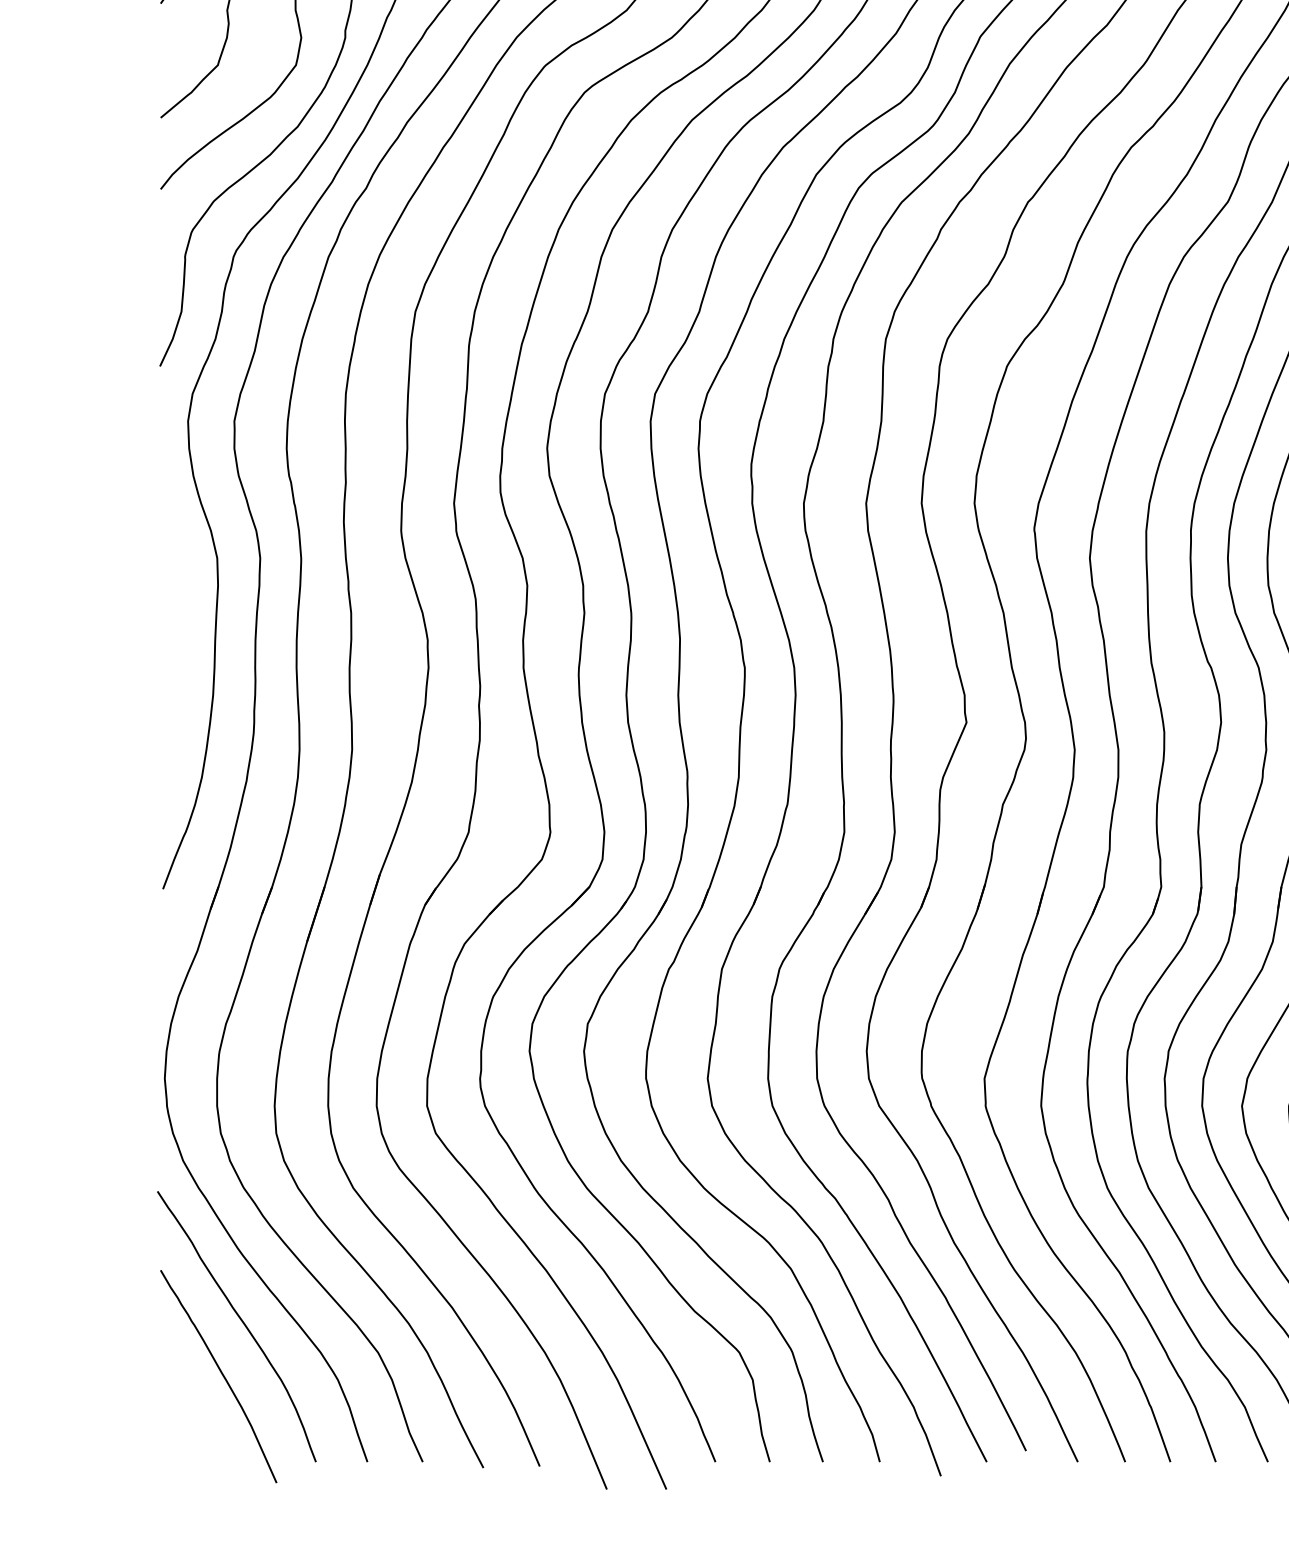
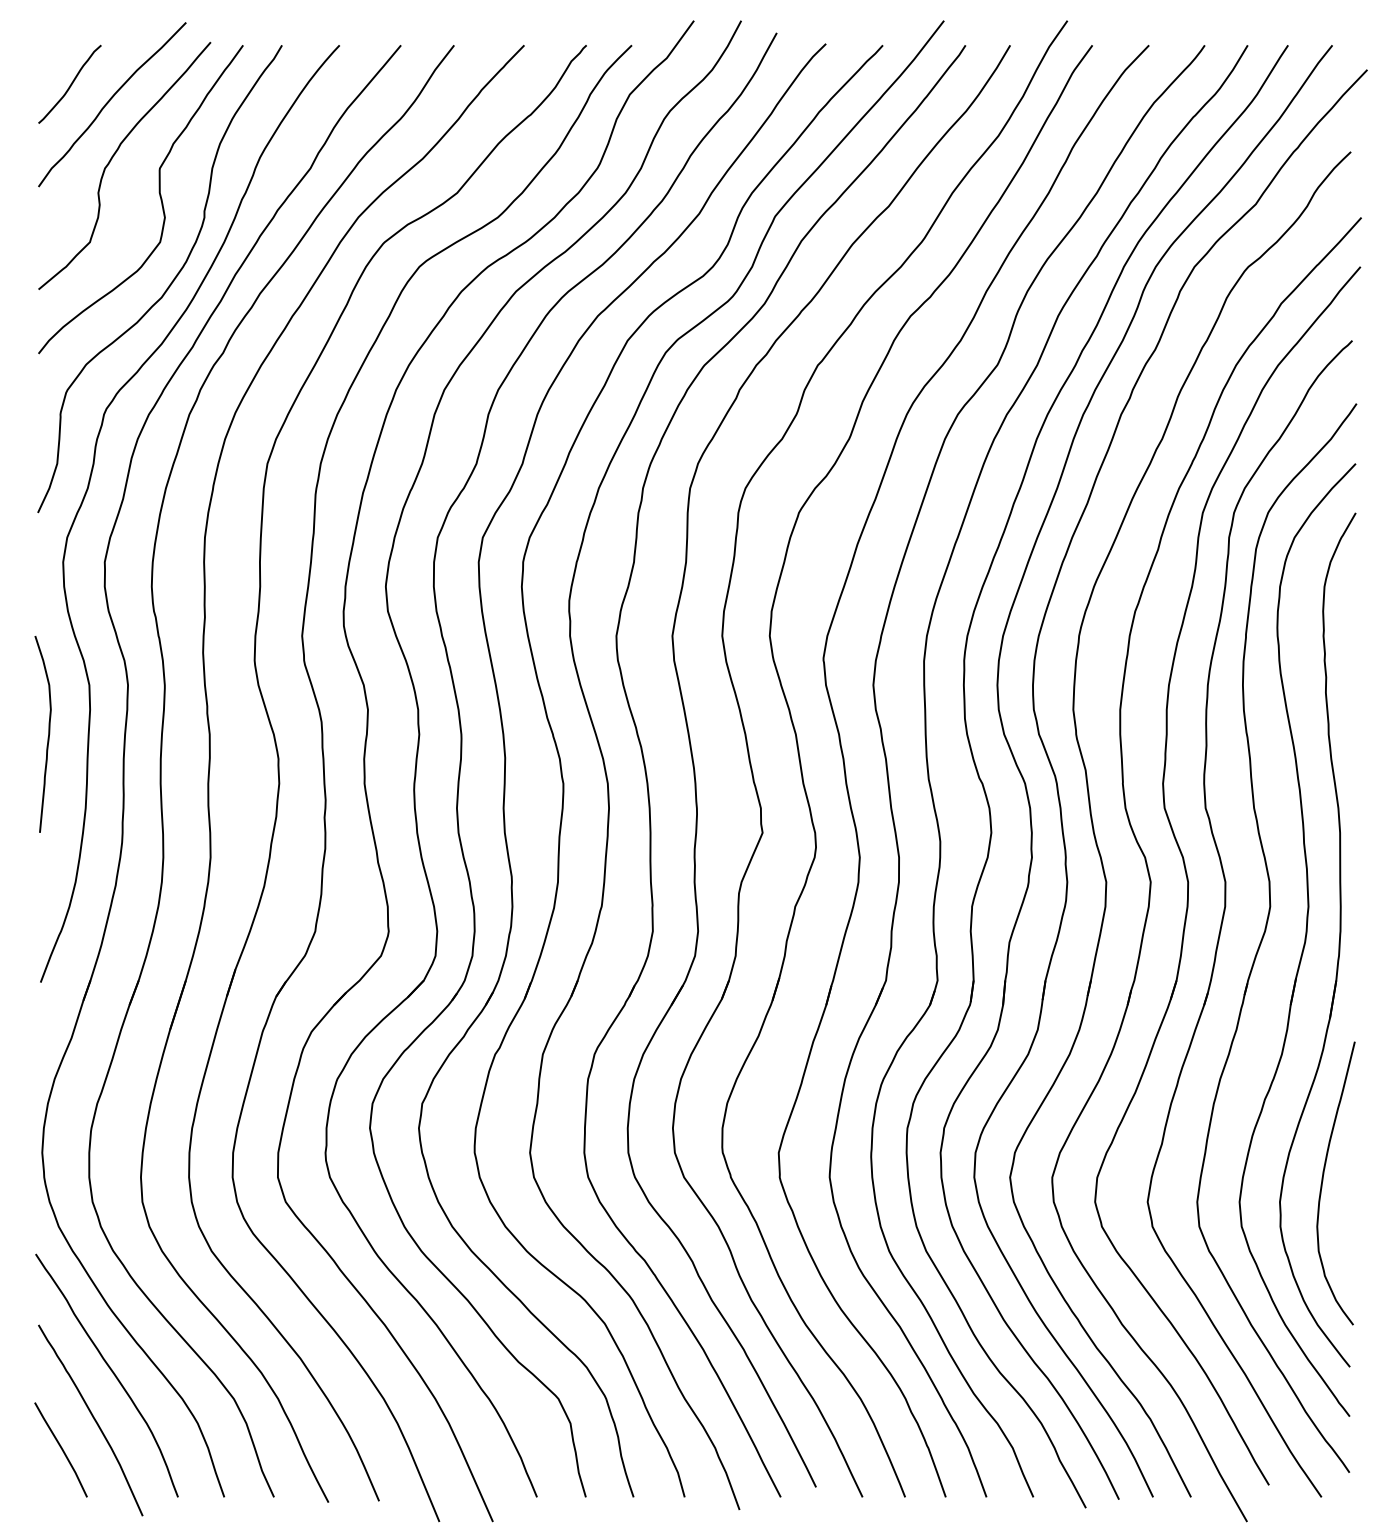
curve: (170, 616) -> (47, 737), added
line: (185, 1407) -> (60, 1448), added

